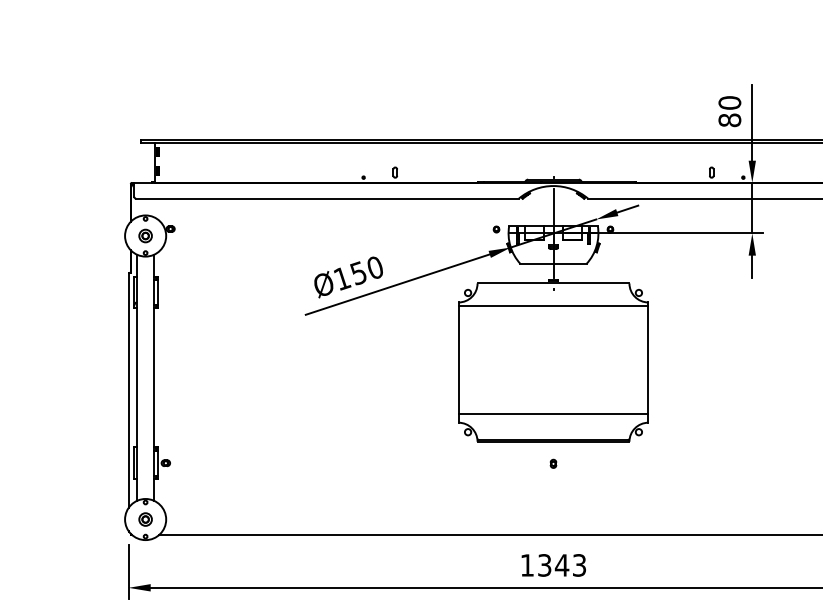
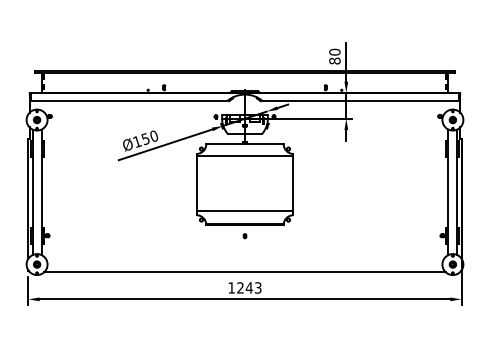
text: (544, 566) -> (240, 288), 1343 -> 1243

